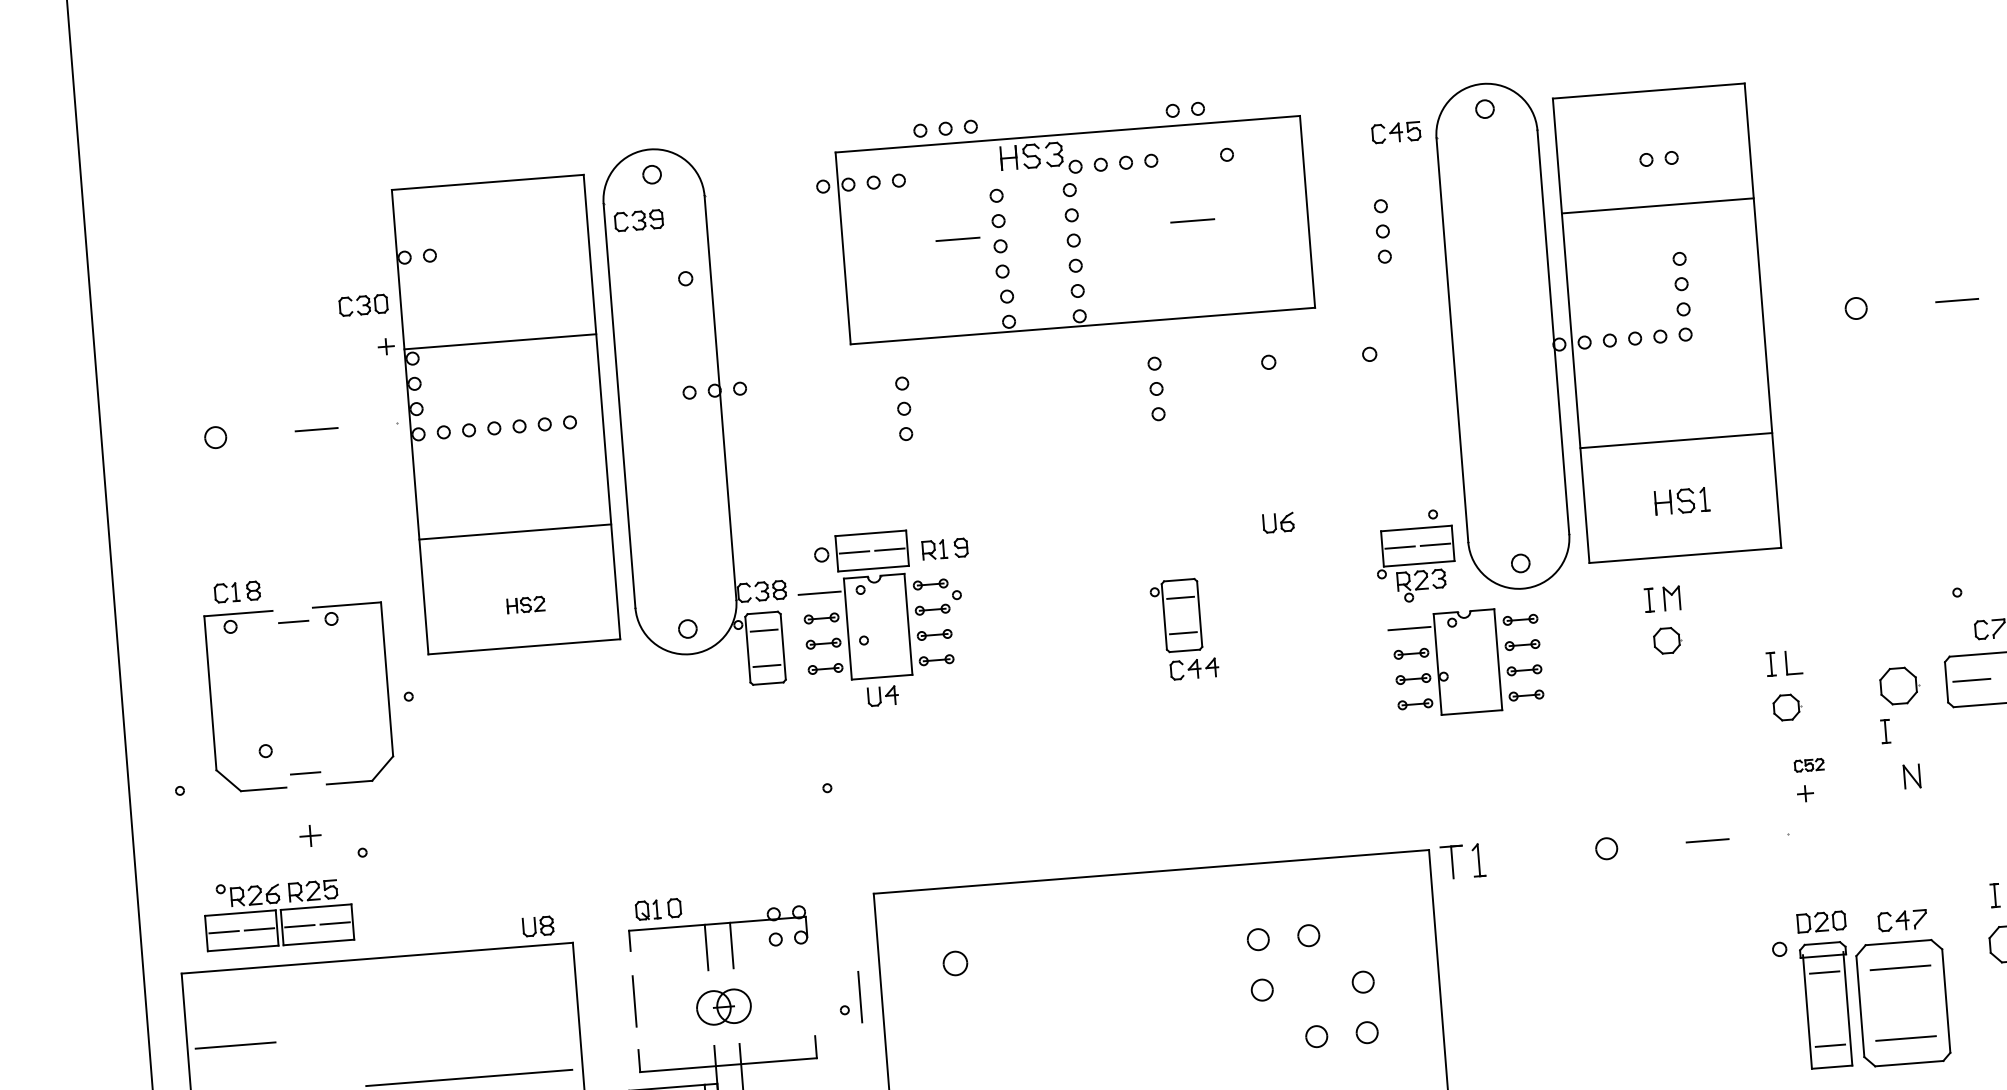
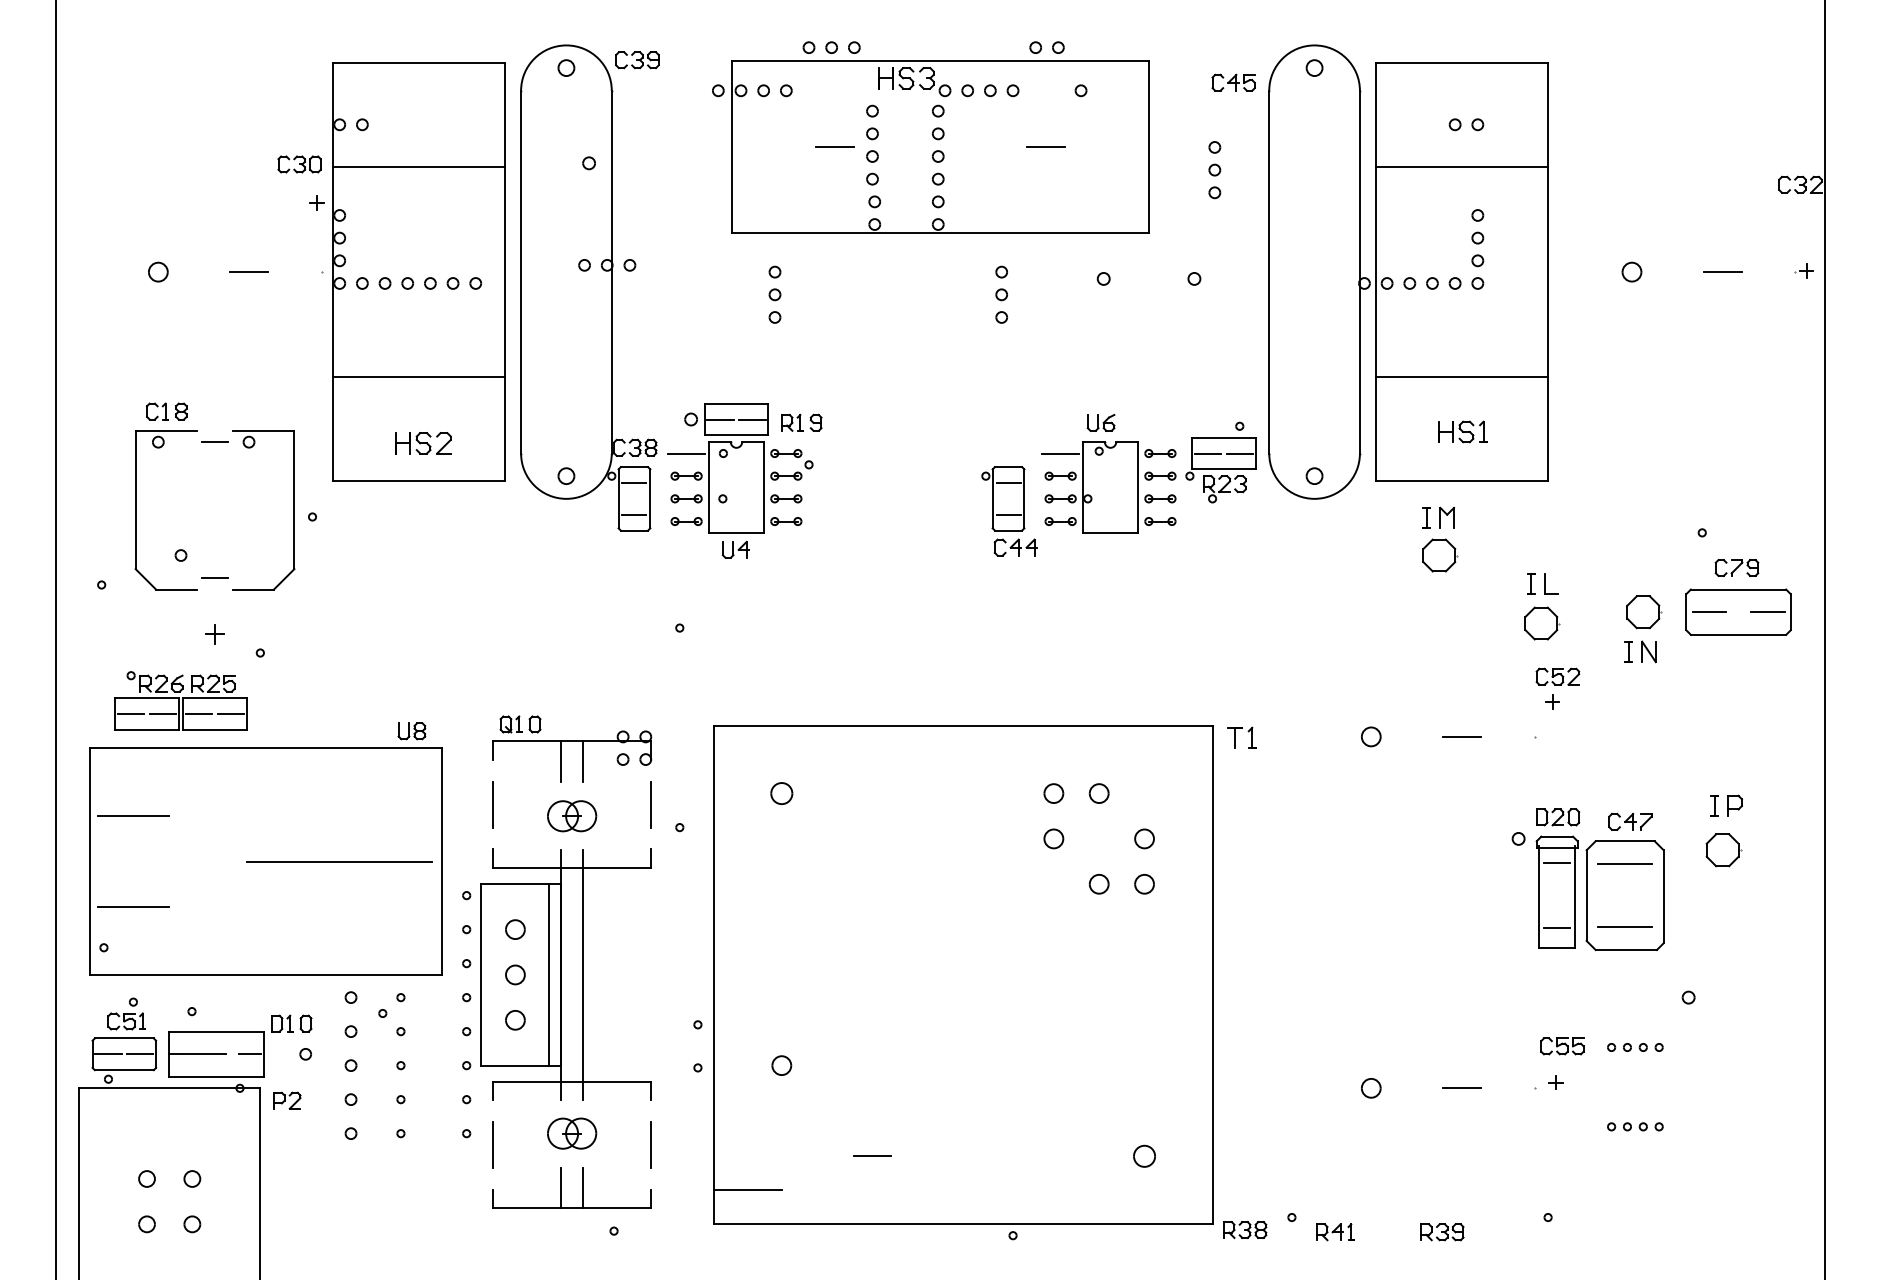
part: (639, 220) -> (637, 60), moved
line: (500, 341) -> (419, 166), moved
part: (525, 605) -> (423, 443), size x1.67
part: (1667, 640) -> (1440, 555), size x1.43
part: (1465, 662) -> (1108, 487), moved
part: (1787, 707) -> (1542, 623), size x1.43
part: (1808, 765) -> (1557, 676), size x1.67
part: (1911, 776) -> (1648, 651), moved
part: (1462, 860) -> (1241, 737), size x0.71
line: (859, 996) -> (650, 804), moved

